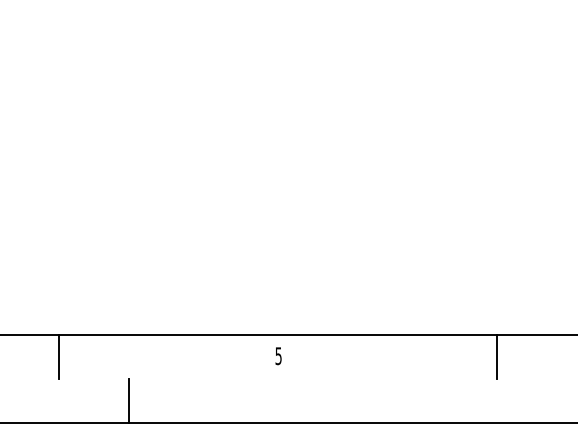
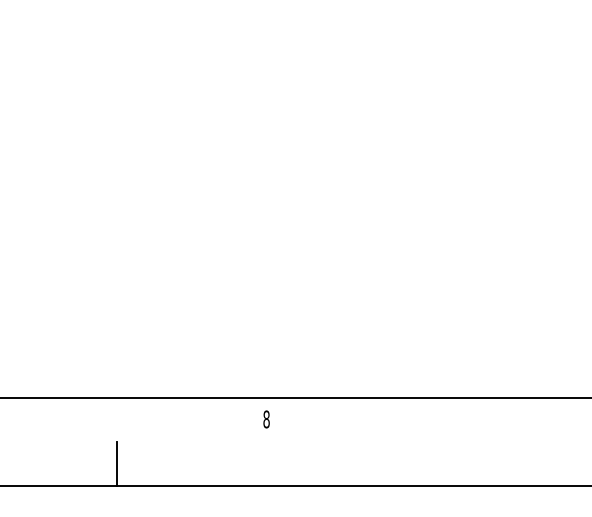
line: (58, 356) -> (46, 419), removed
text: (278, 356) -> (266, 419), 5 -> 8
line: (497, 356) -> (485, 419), removed

